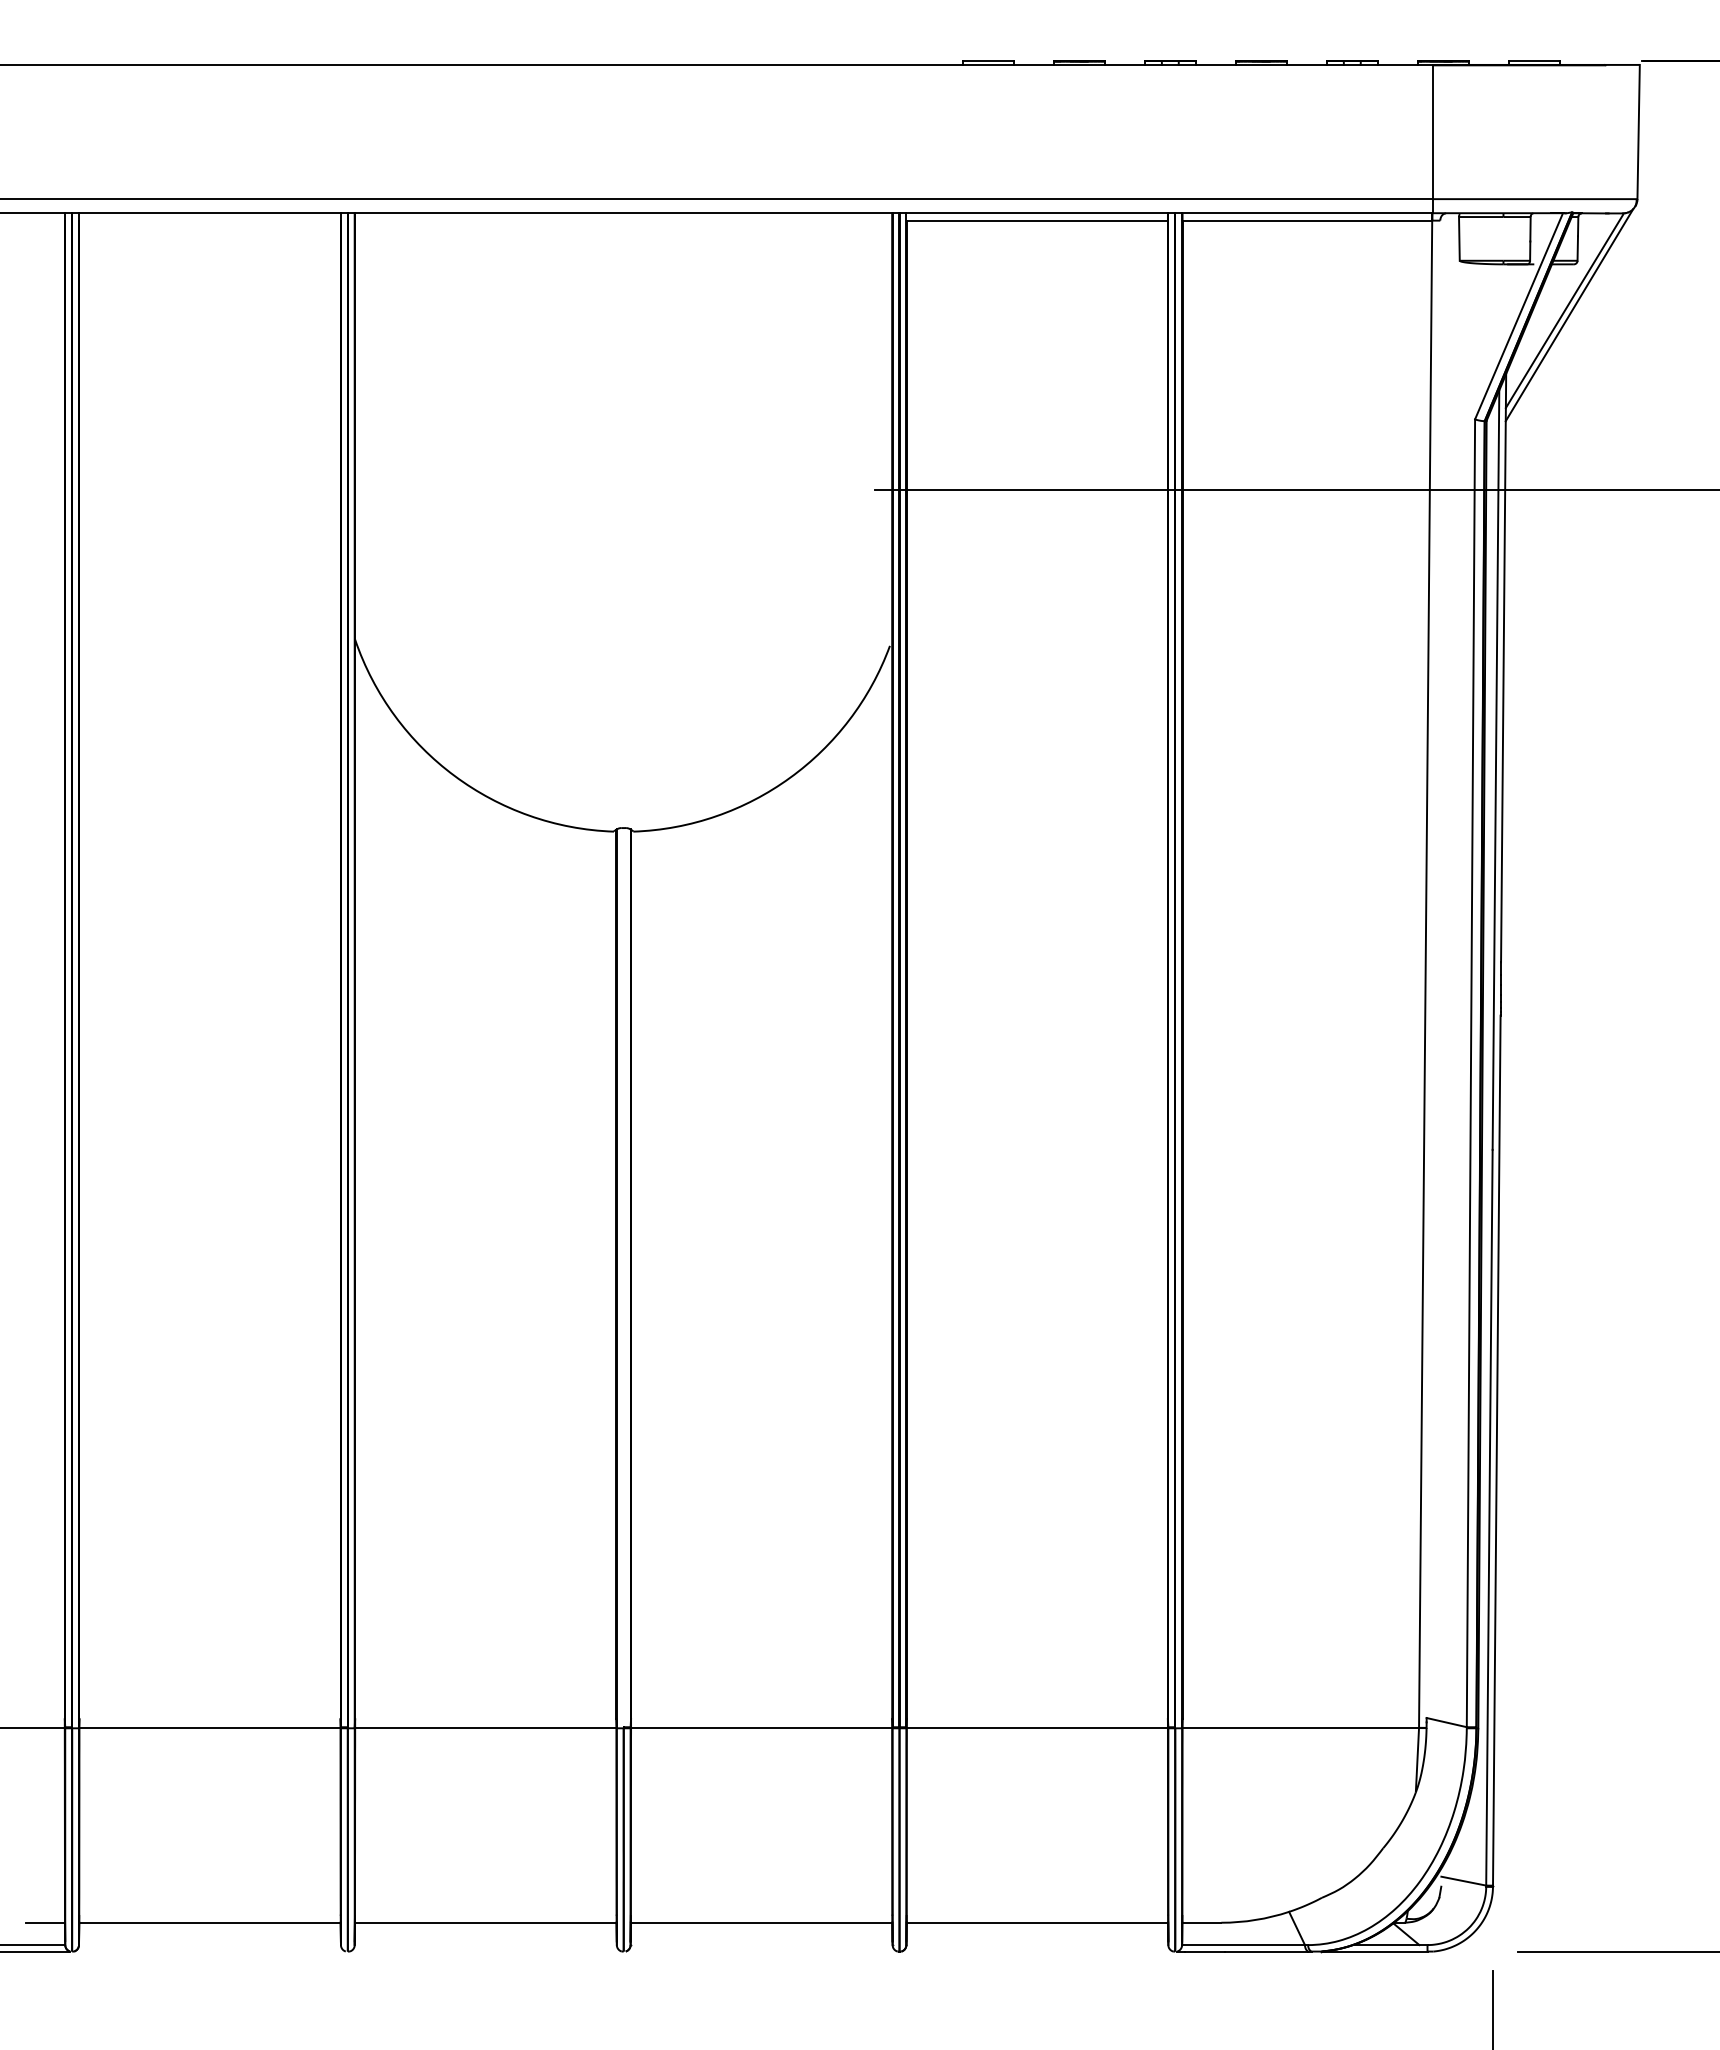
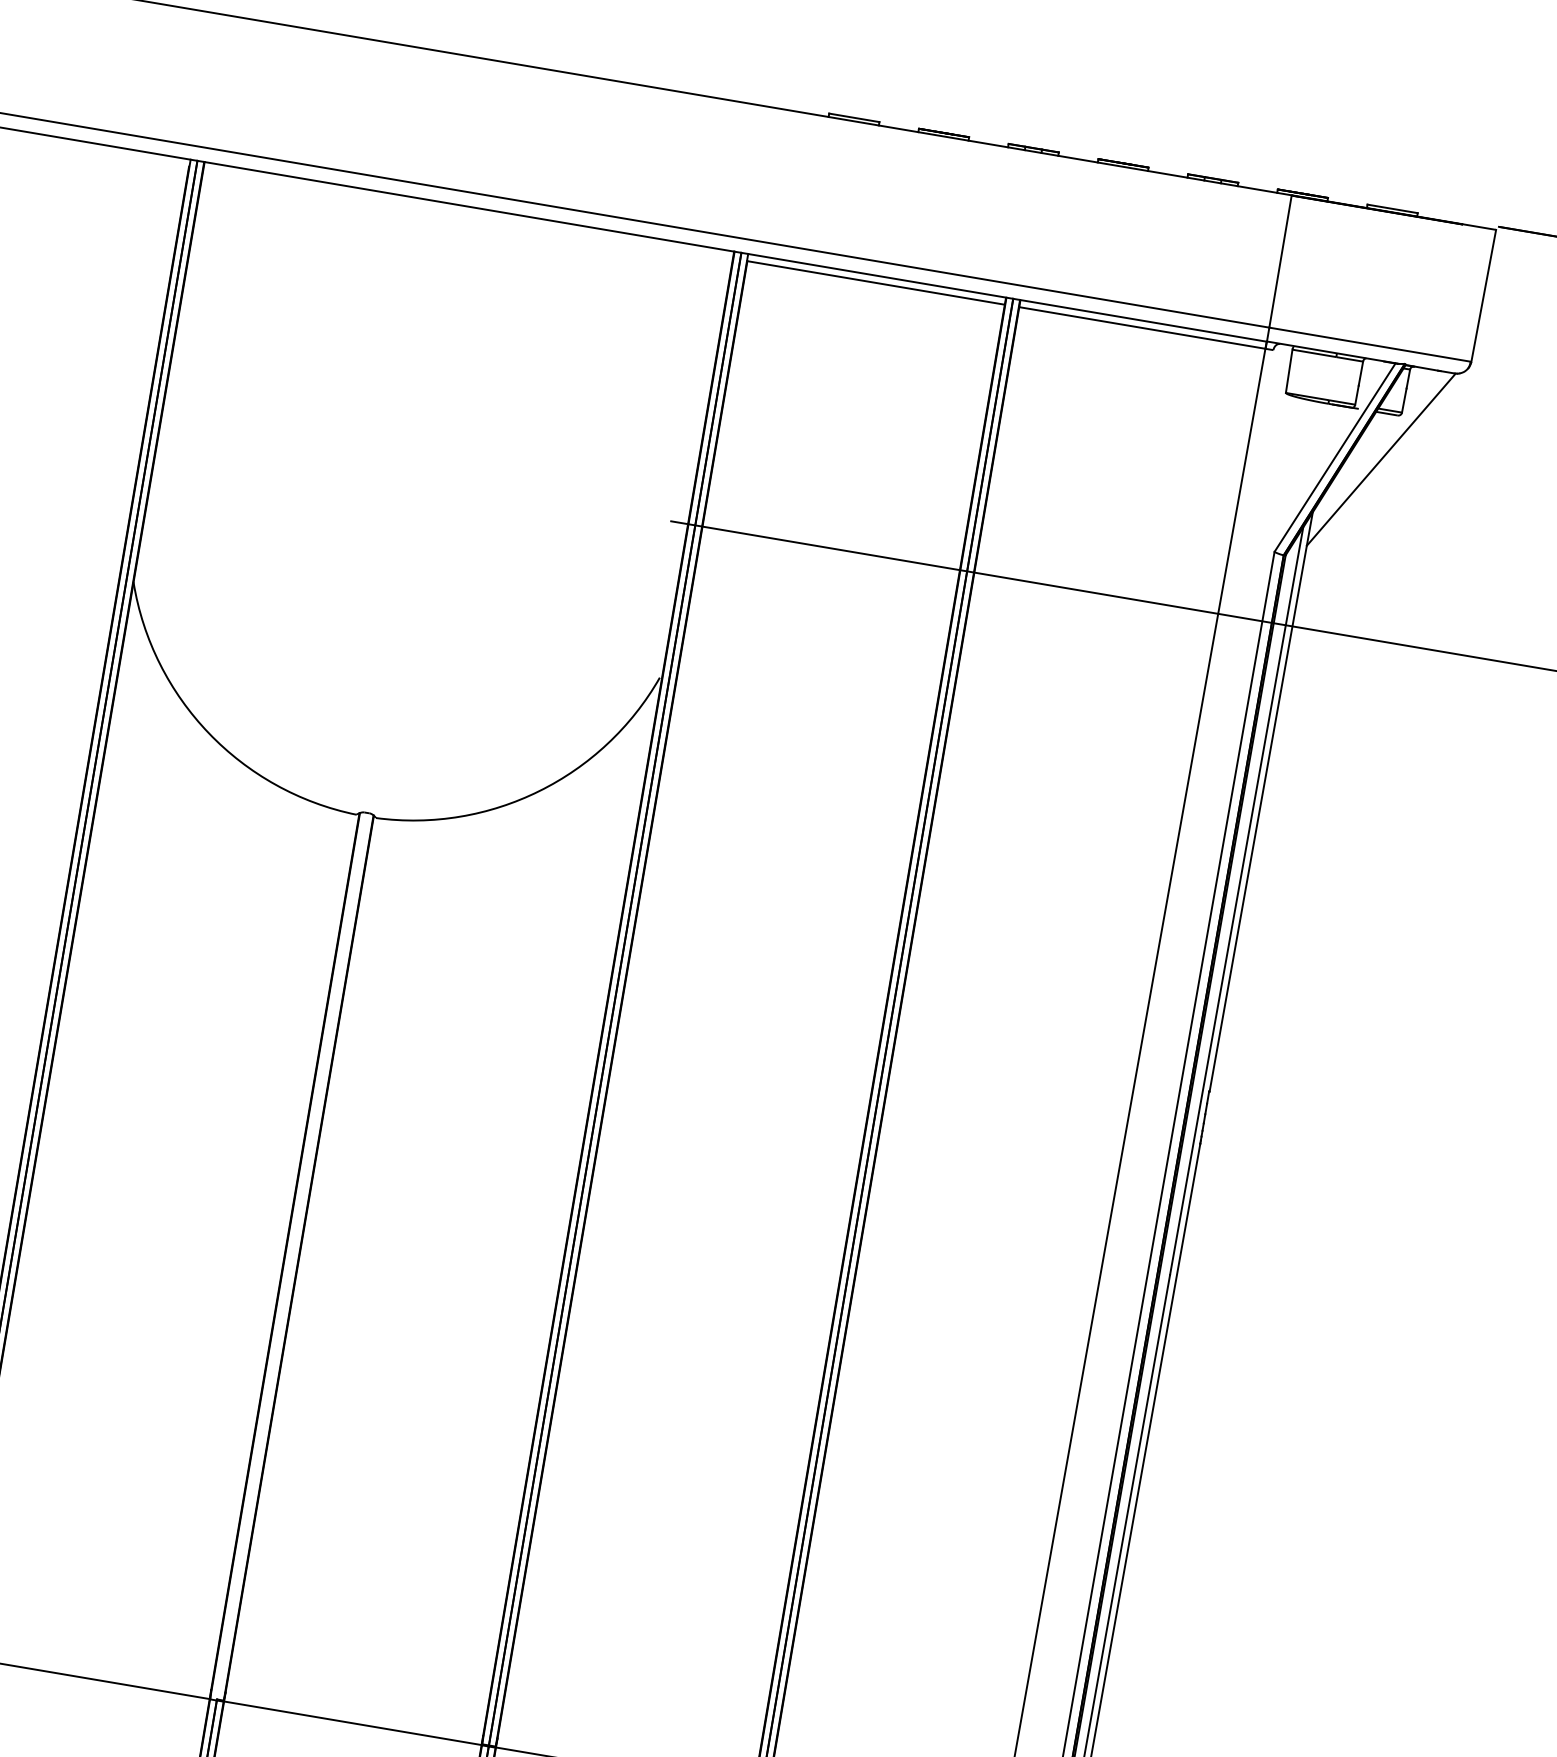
line: (1569, 315) -> (1384, 465), removed

